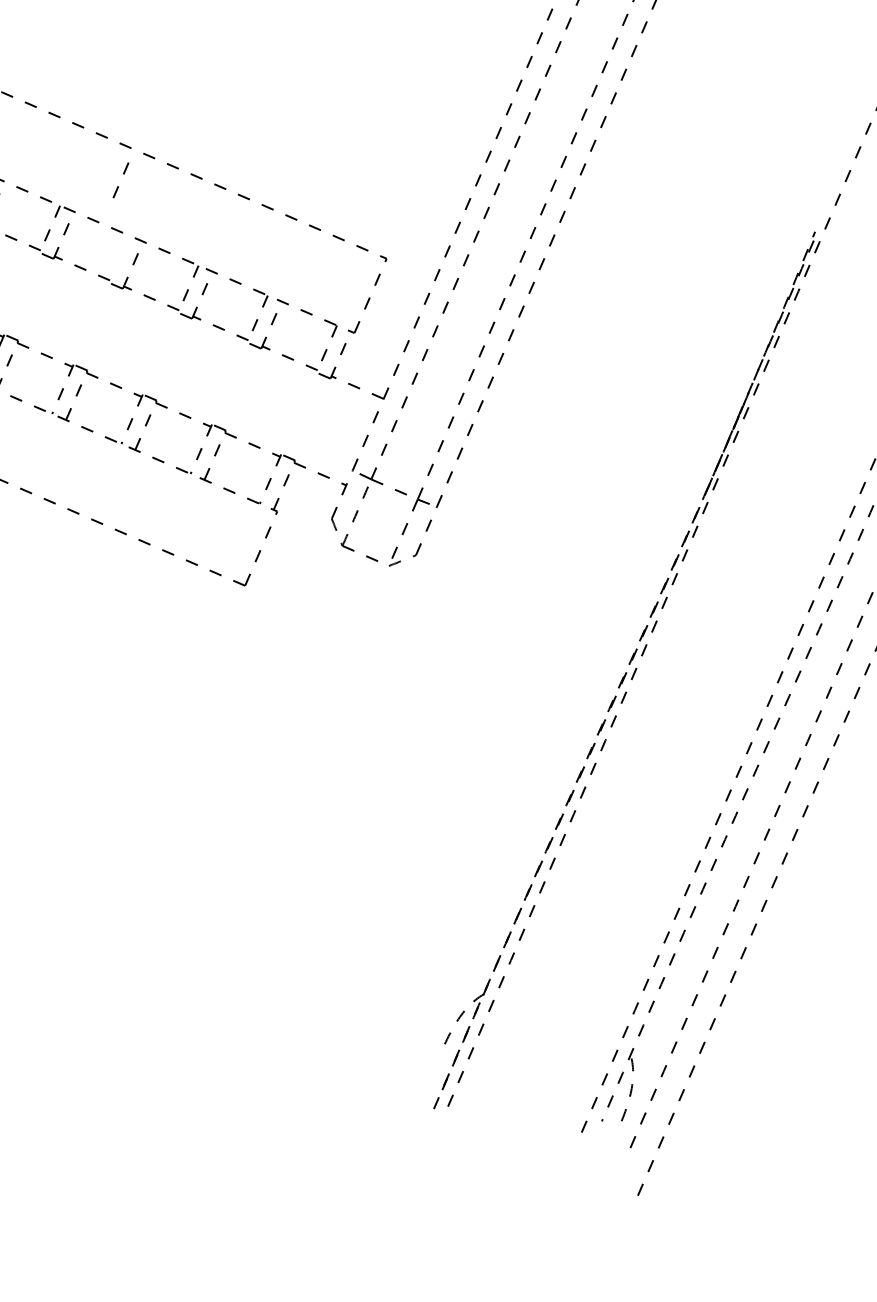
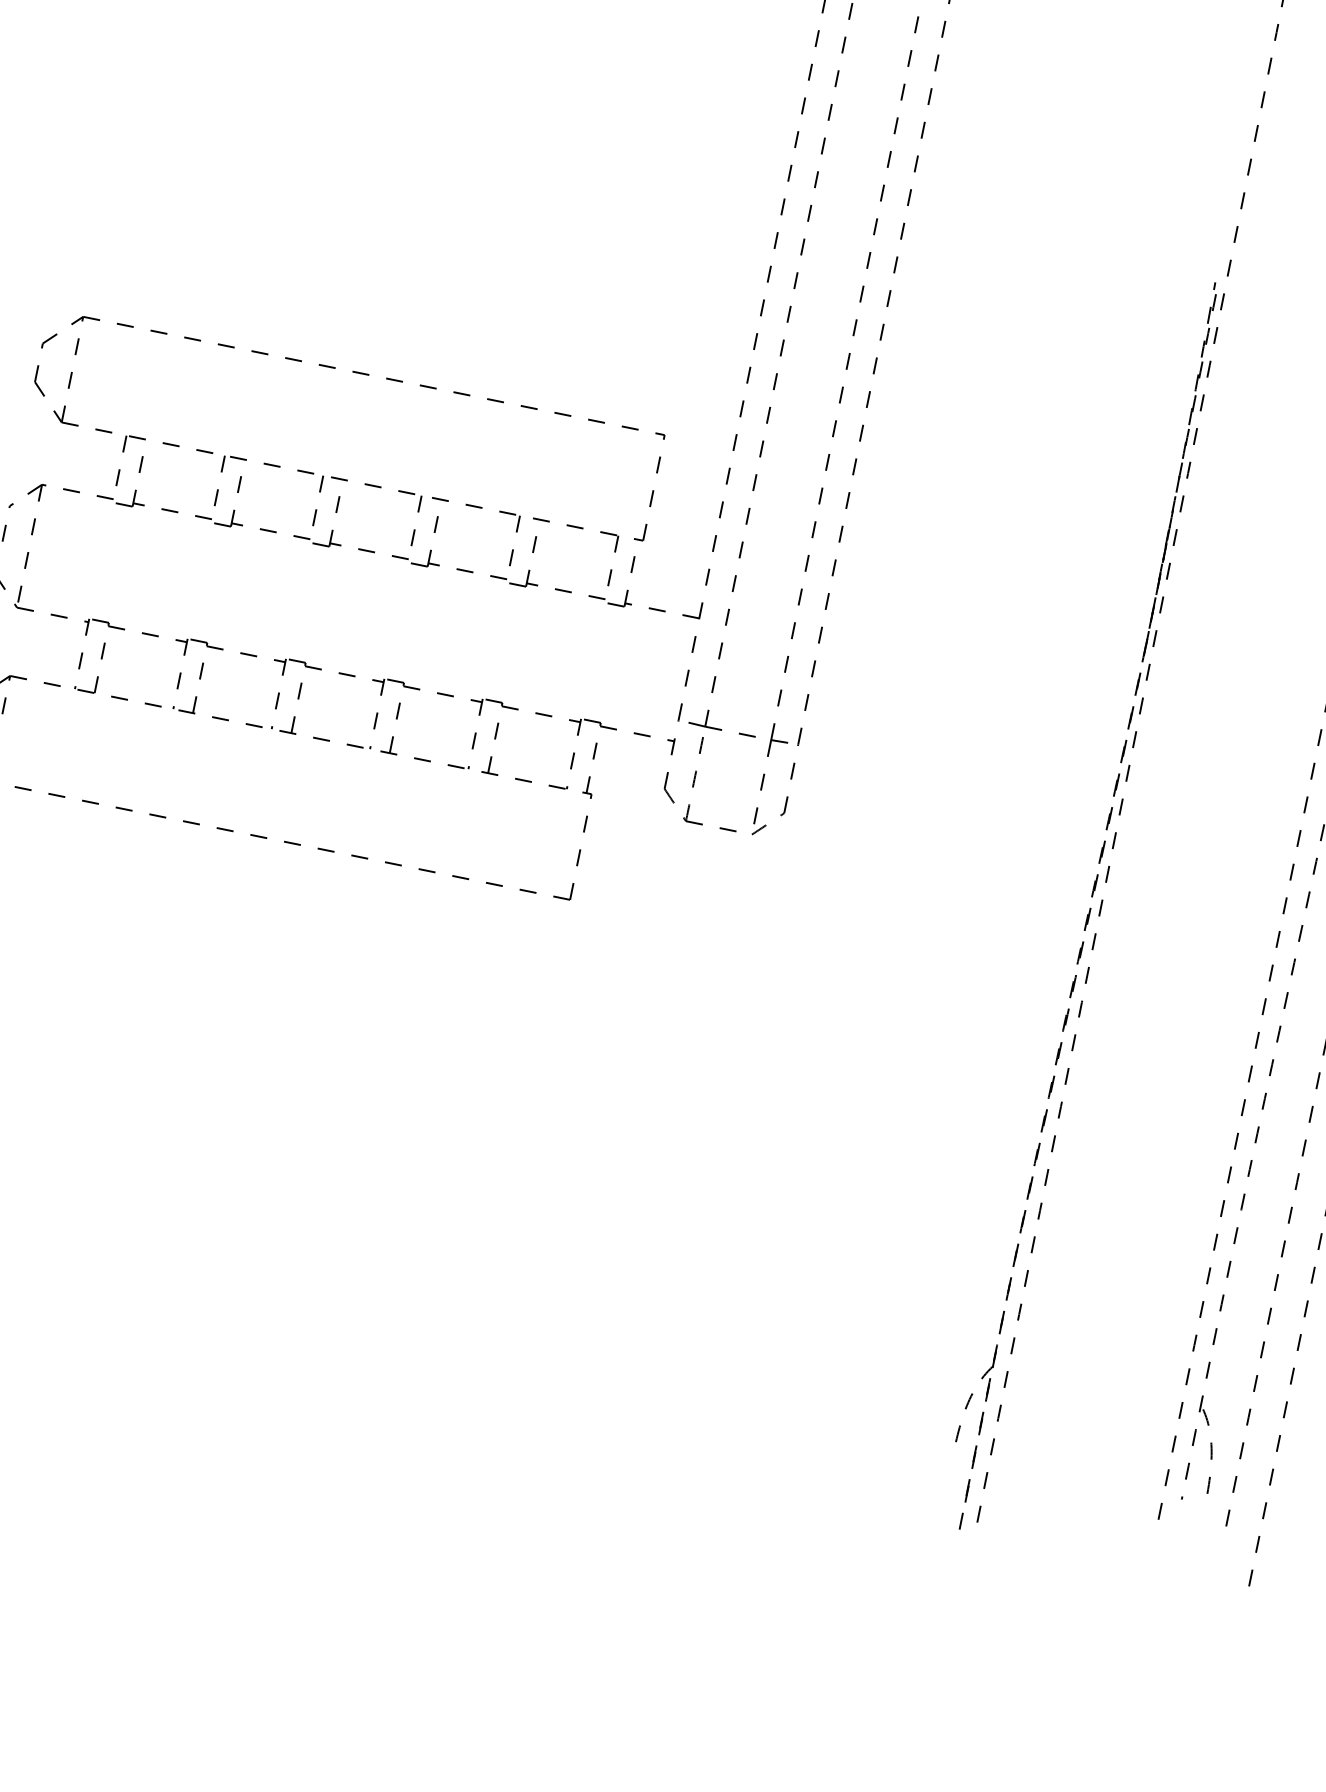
line: (123, 174) -> (319, 492), moved

